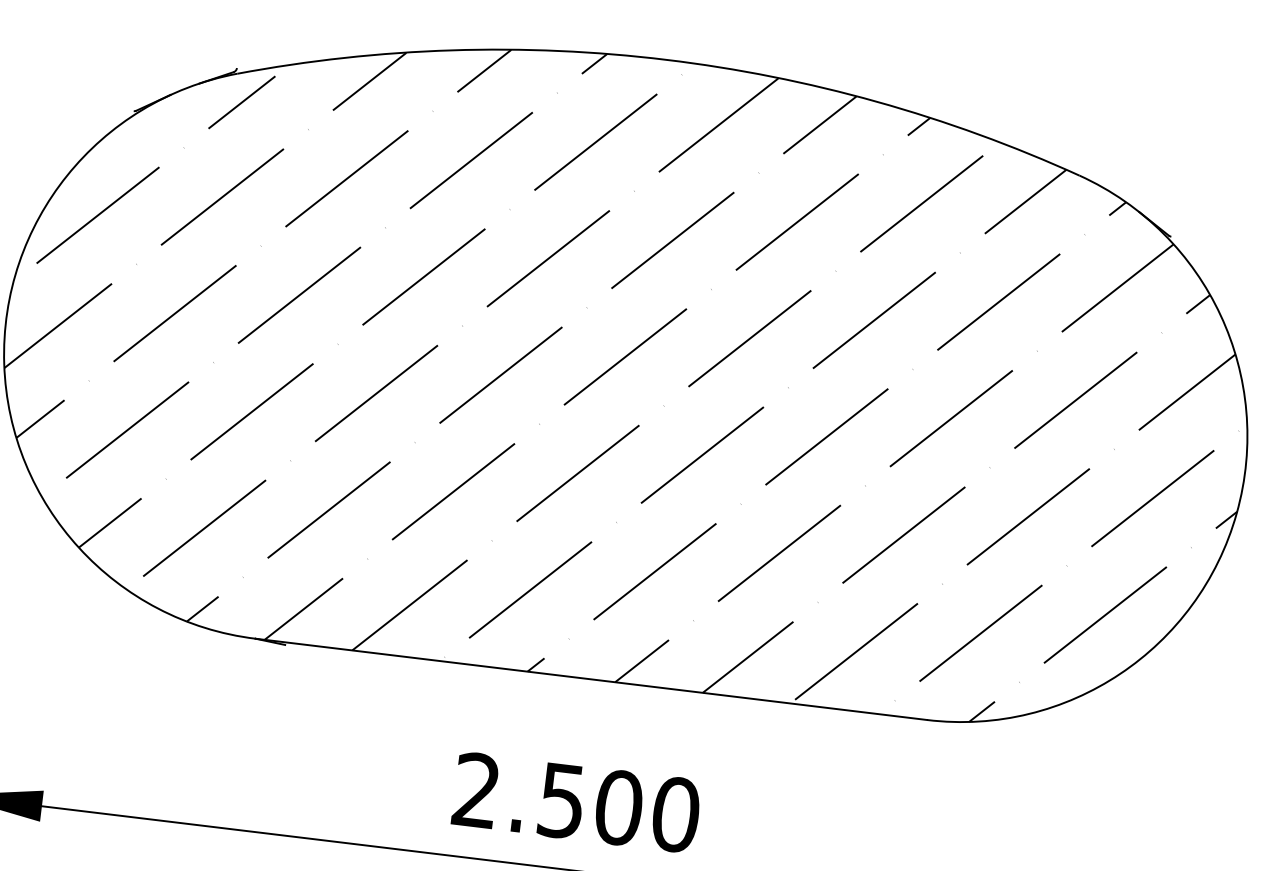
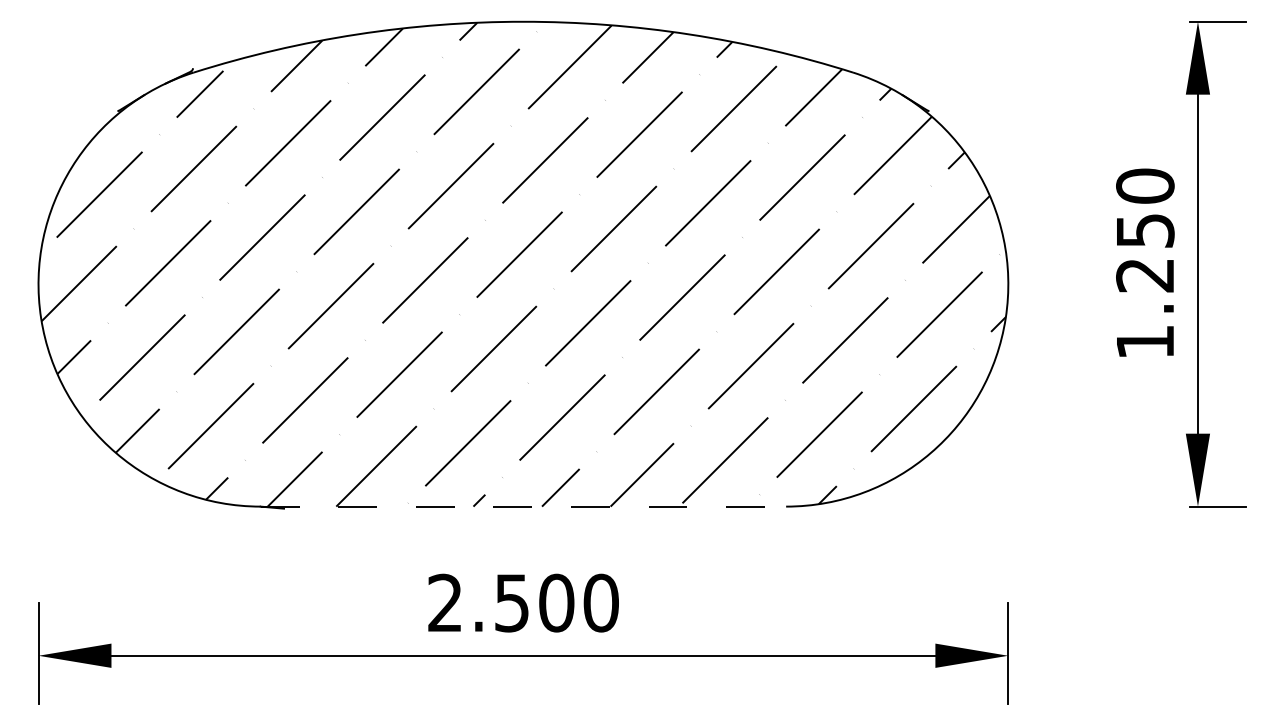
line: (591, 679) -> (523, 506), solid -> dashed

